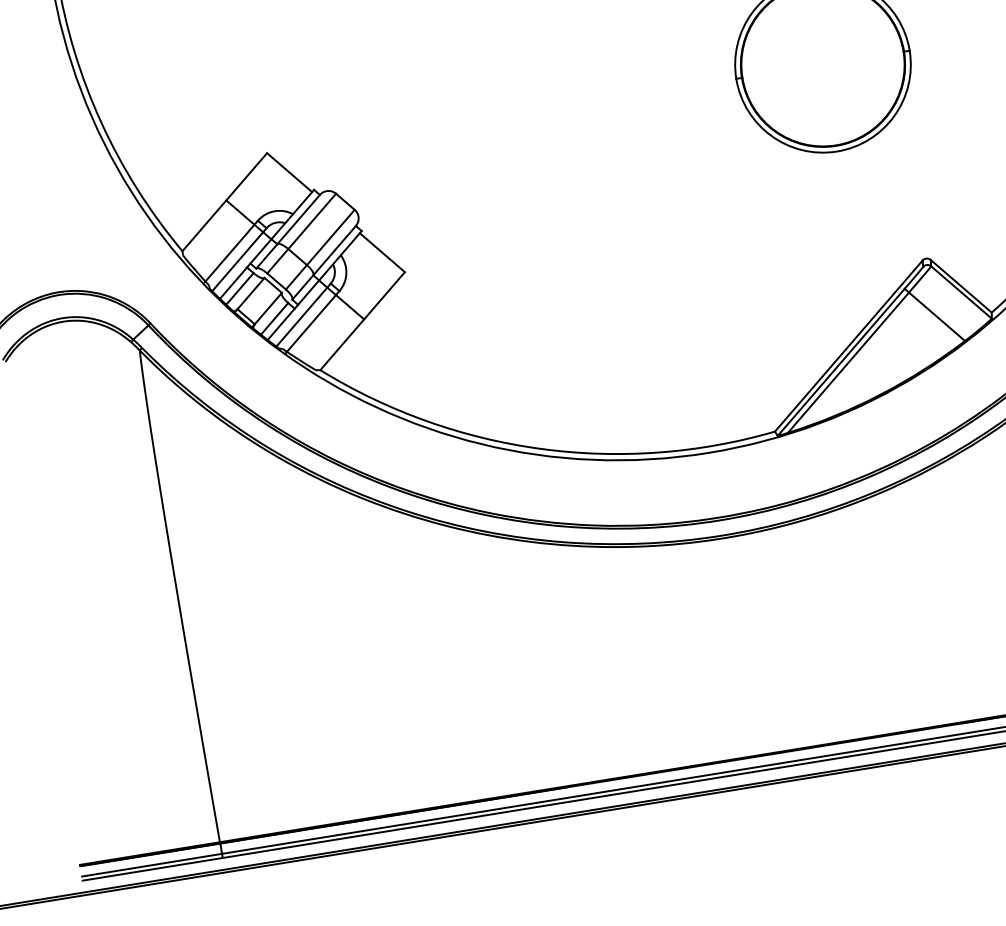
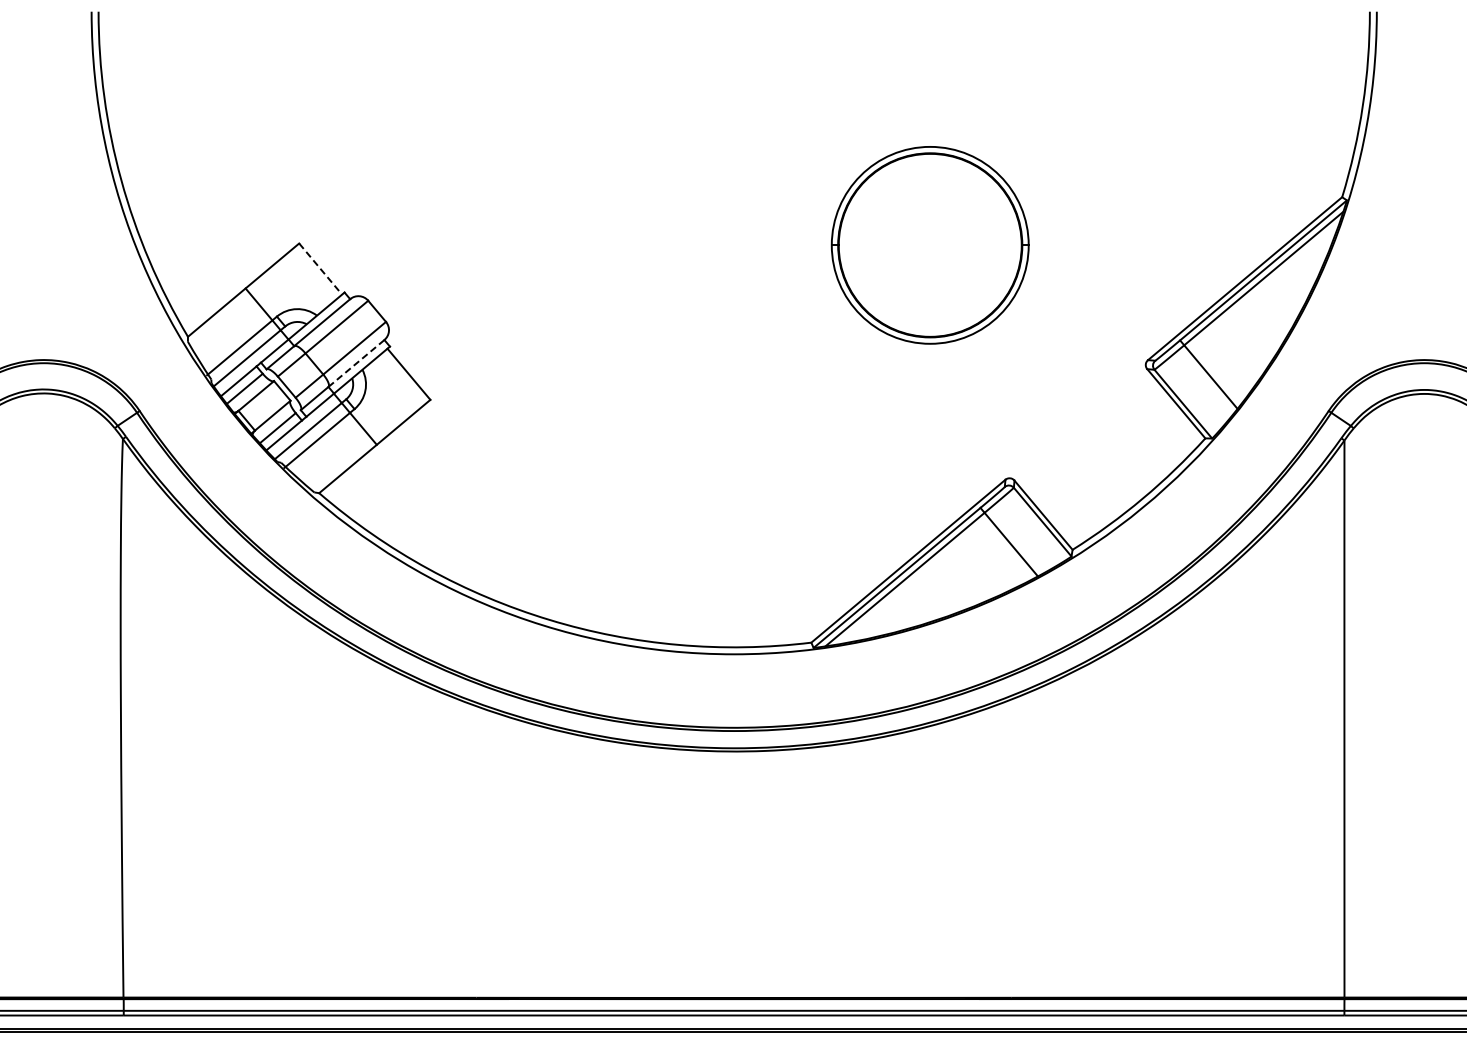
line: (289, 173) -> (320, 269), solid -> dashed
line: (334, 250) -> (356, 363), solid -> dashed

